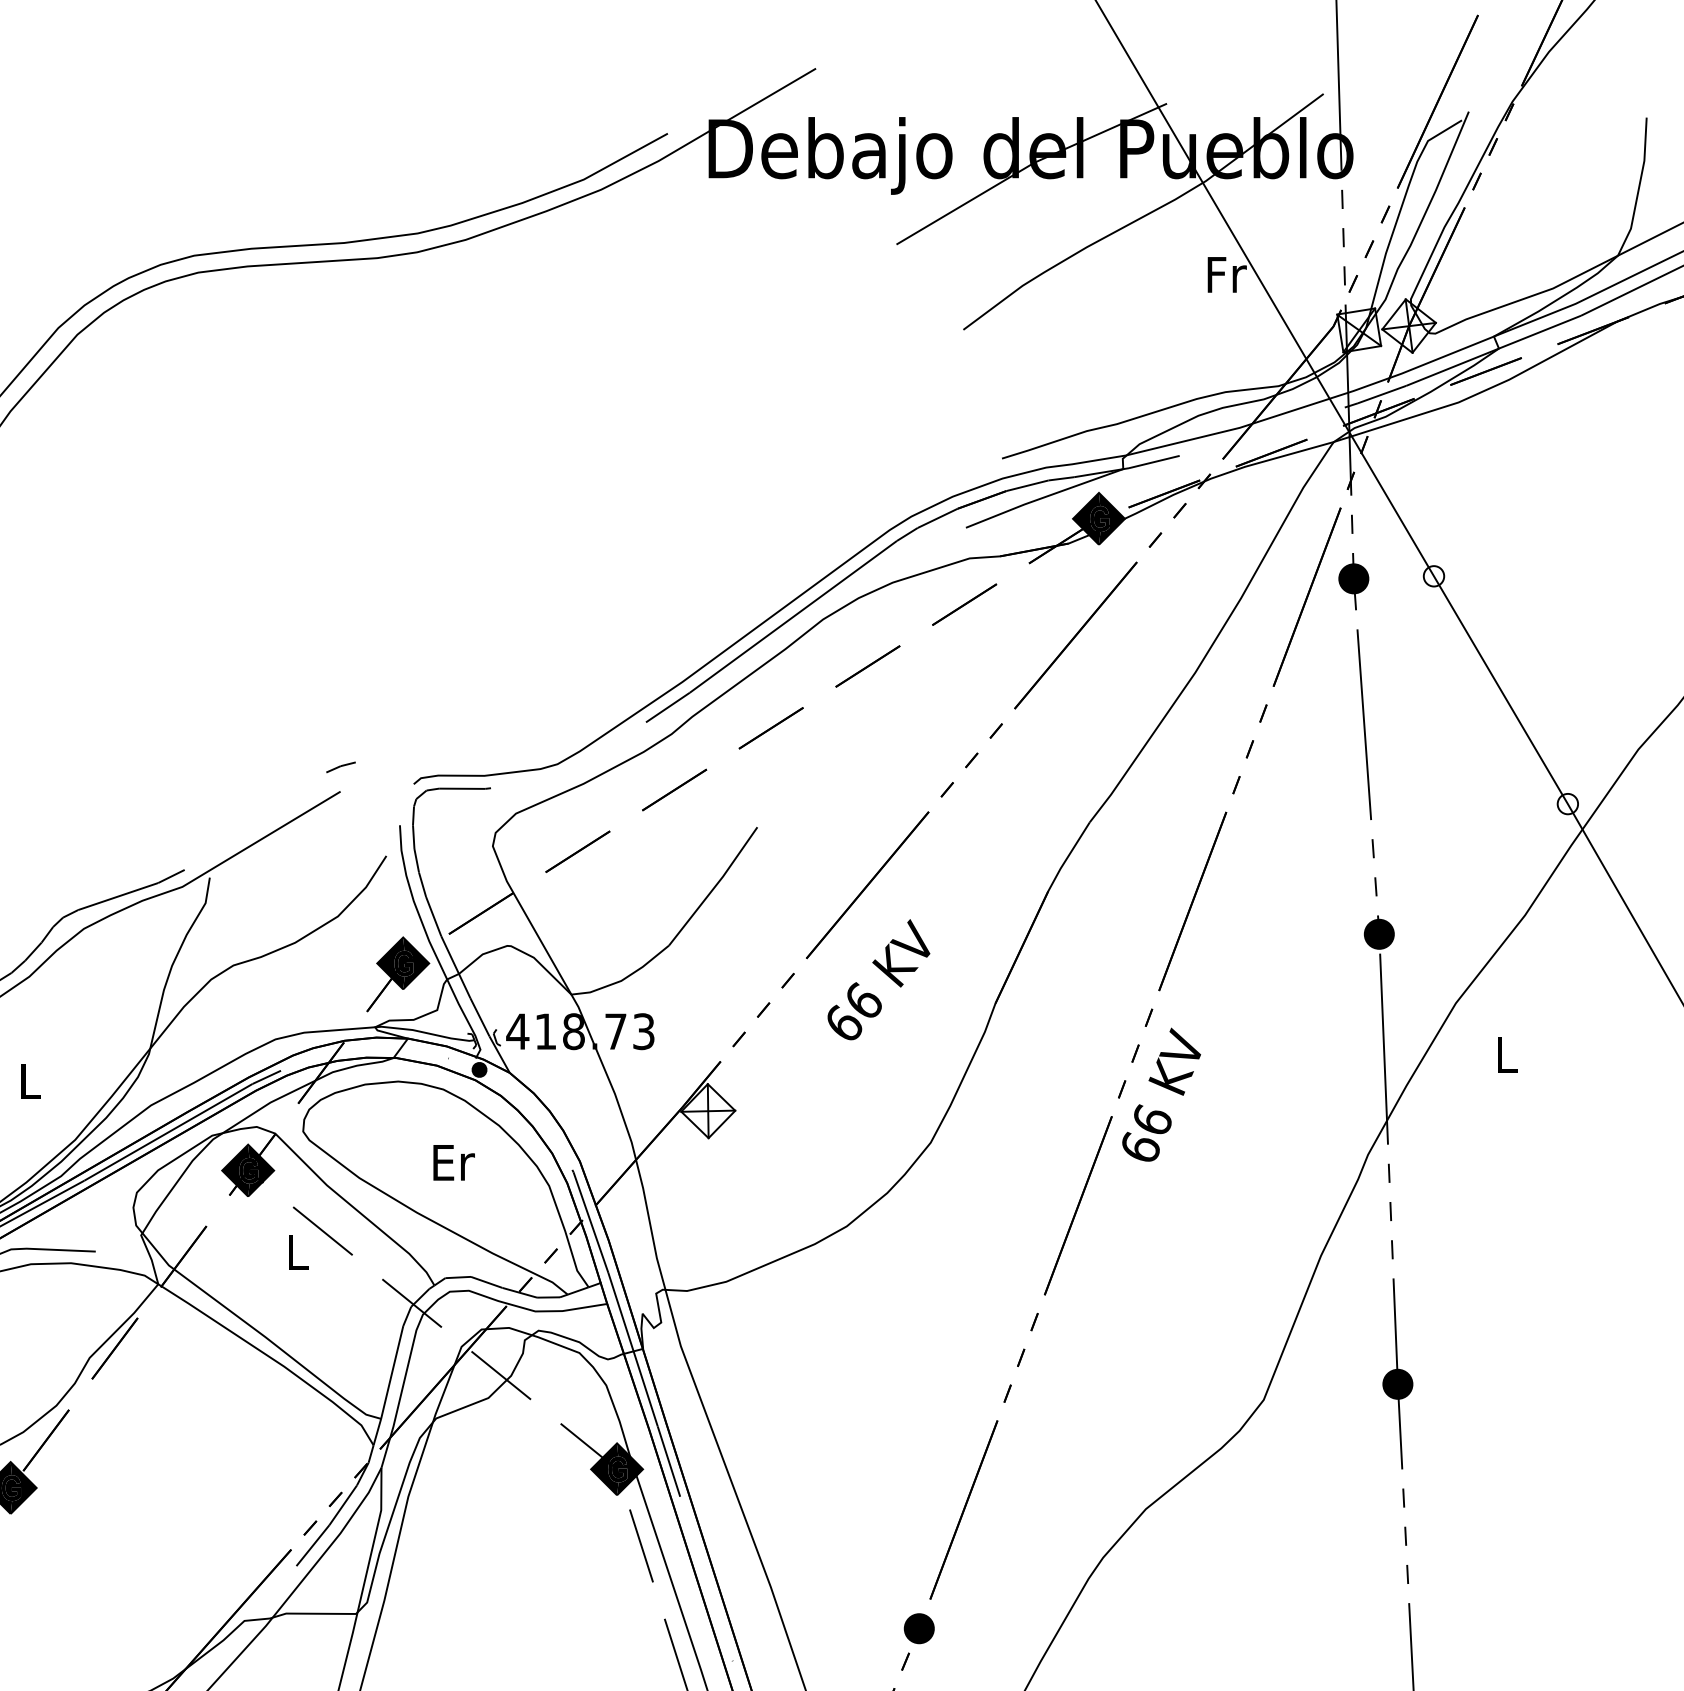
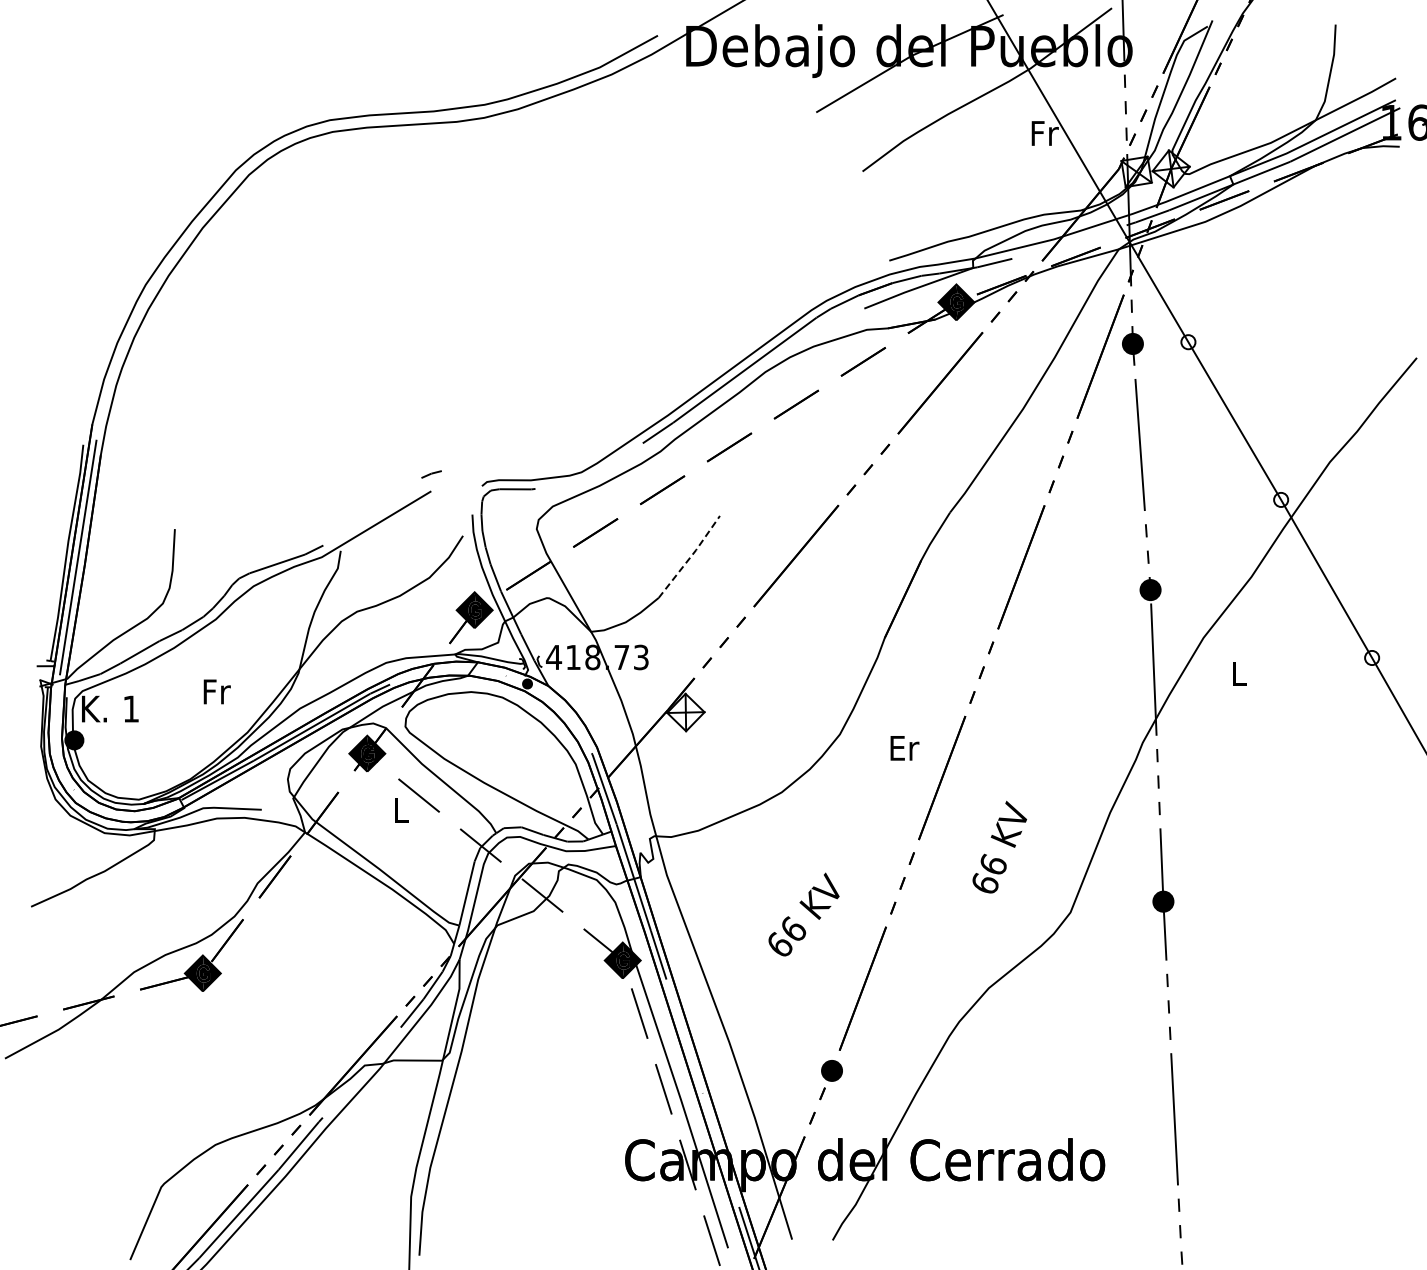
line: (714, 887) -> (690, 557), solid -> dashed
text: (878, 979) -> (803, 914), moved
text: (30, 1080) -> (216, 691), L -> Fr
text: (1161, 1093) -> (999, 846), moved
text: (453, 1163) -> (904, 748), moved

